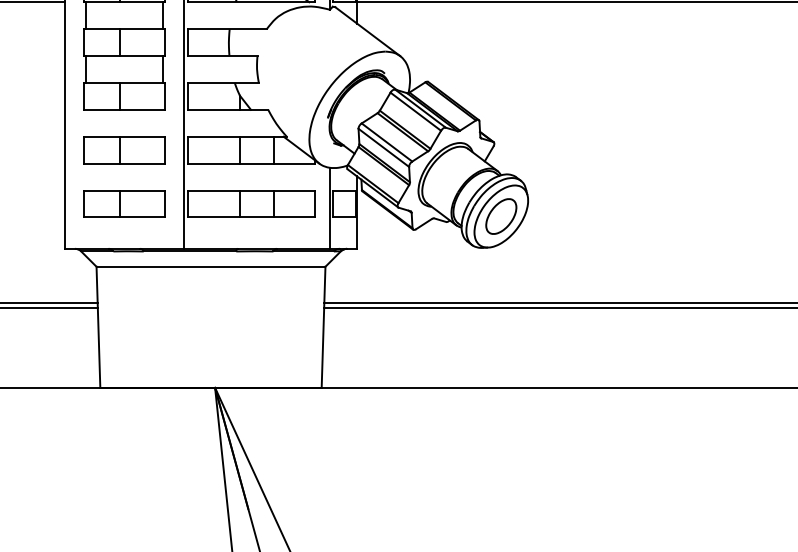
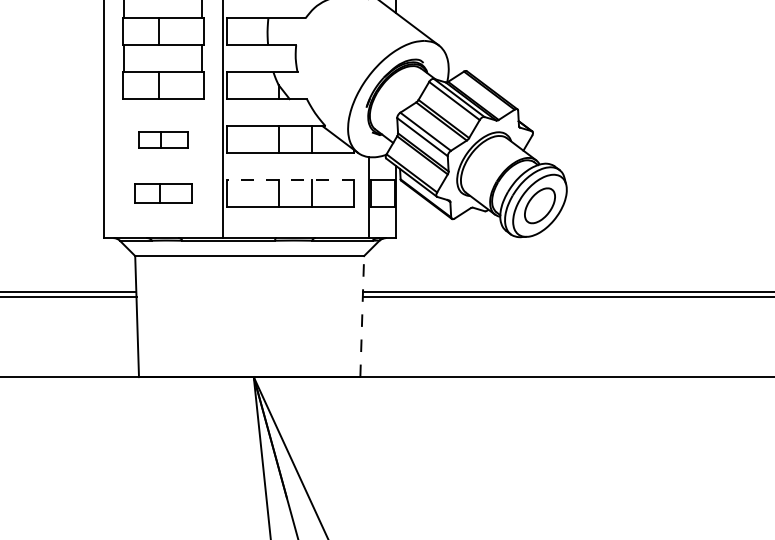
part: (124, 150) -> (163, 139), size x0.6
line: (251, 190) -> (290, 179), solid -> dashed
part: (124, 203) -> (163, 192), size x0.7
line: (323, 327) -> (362, 316), solid -> dashed

